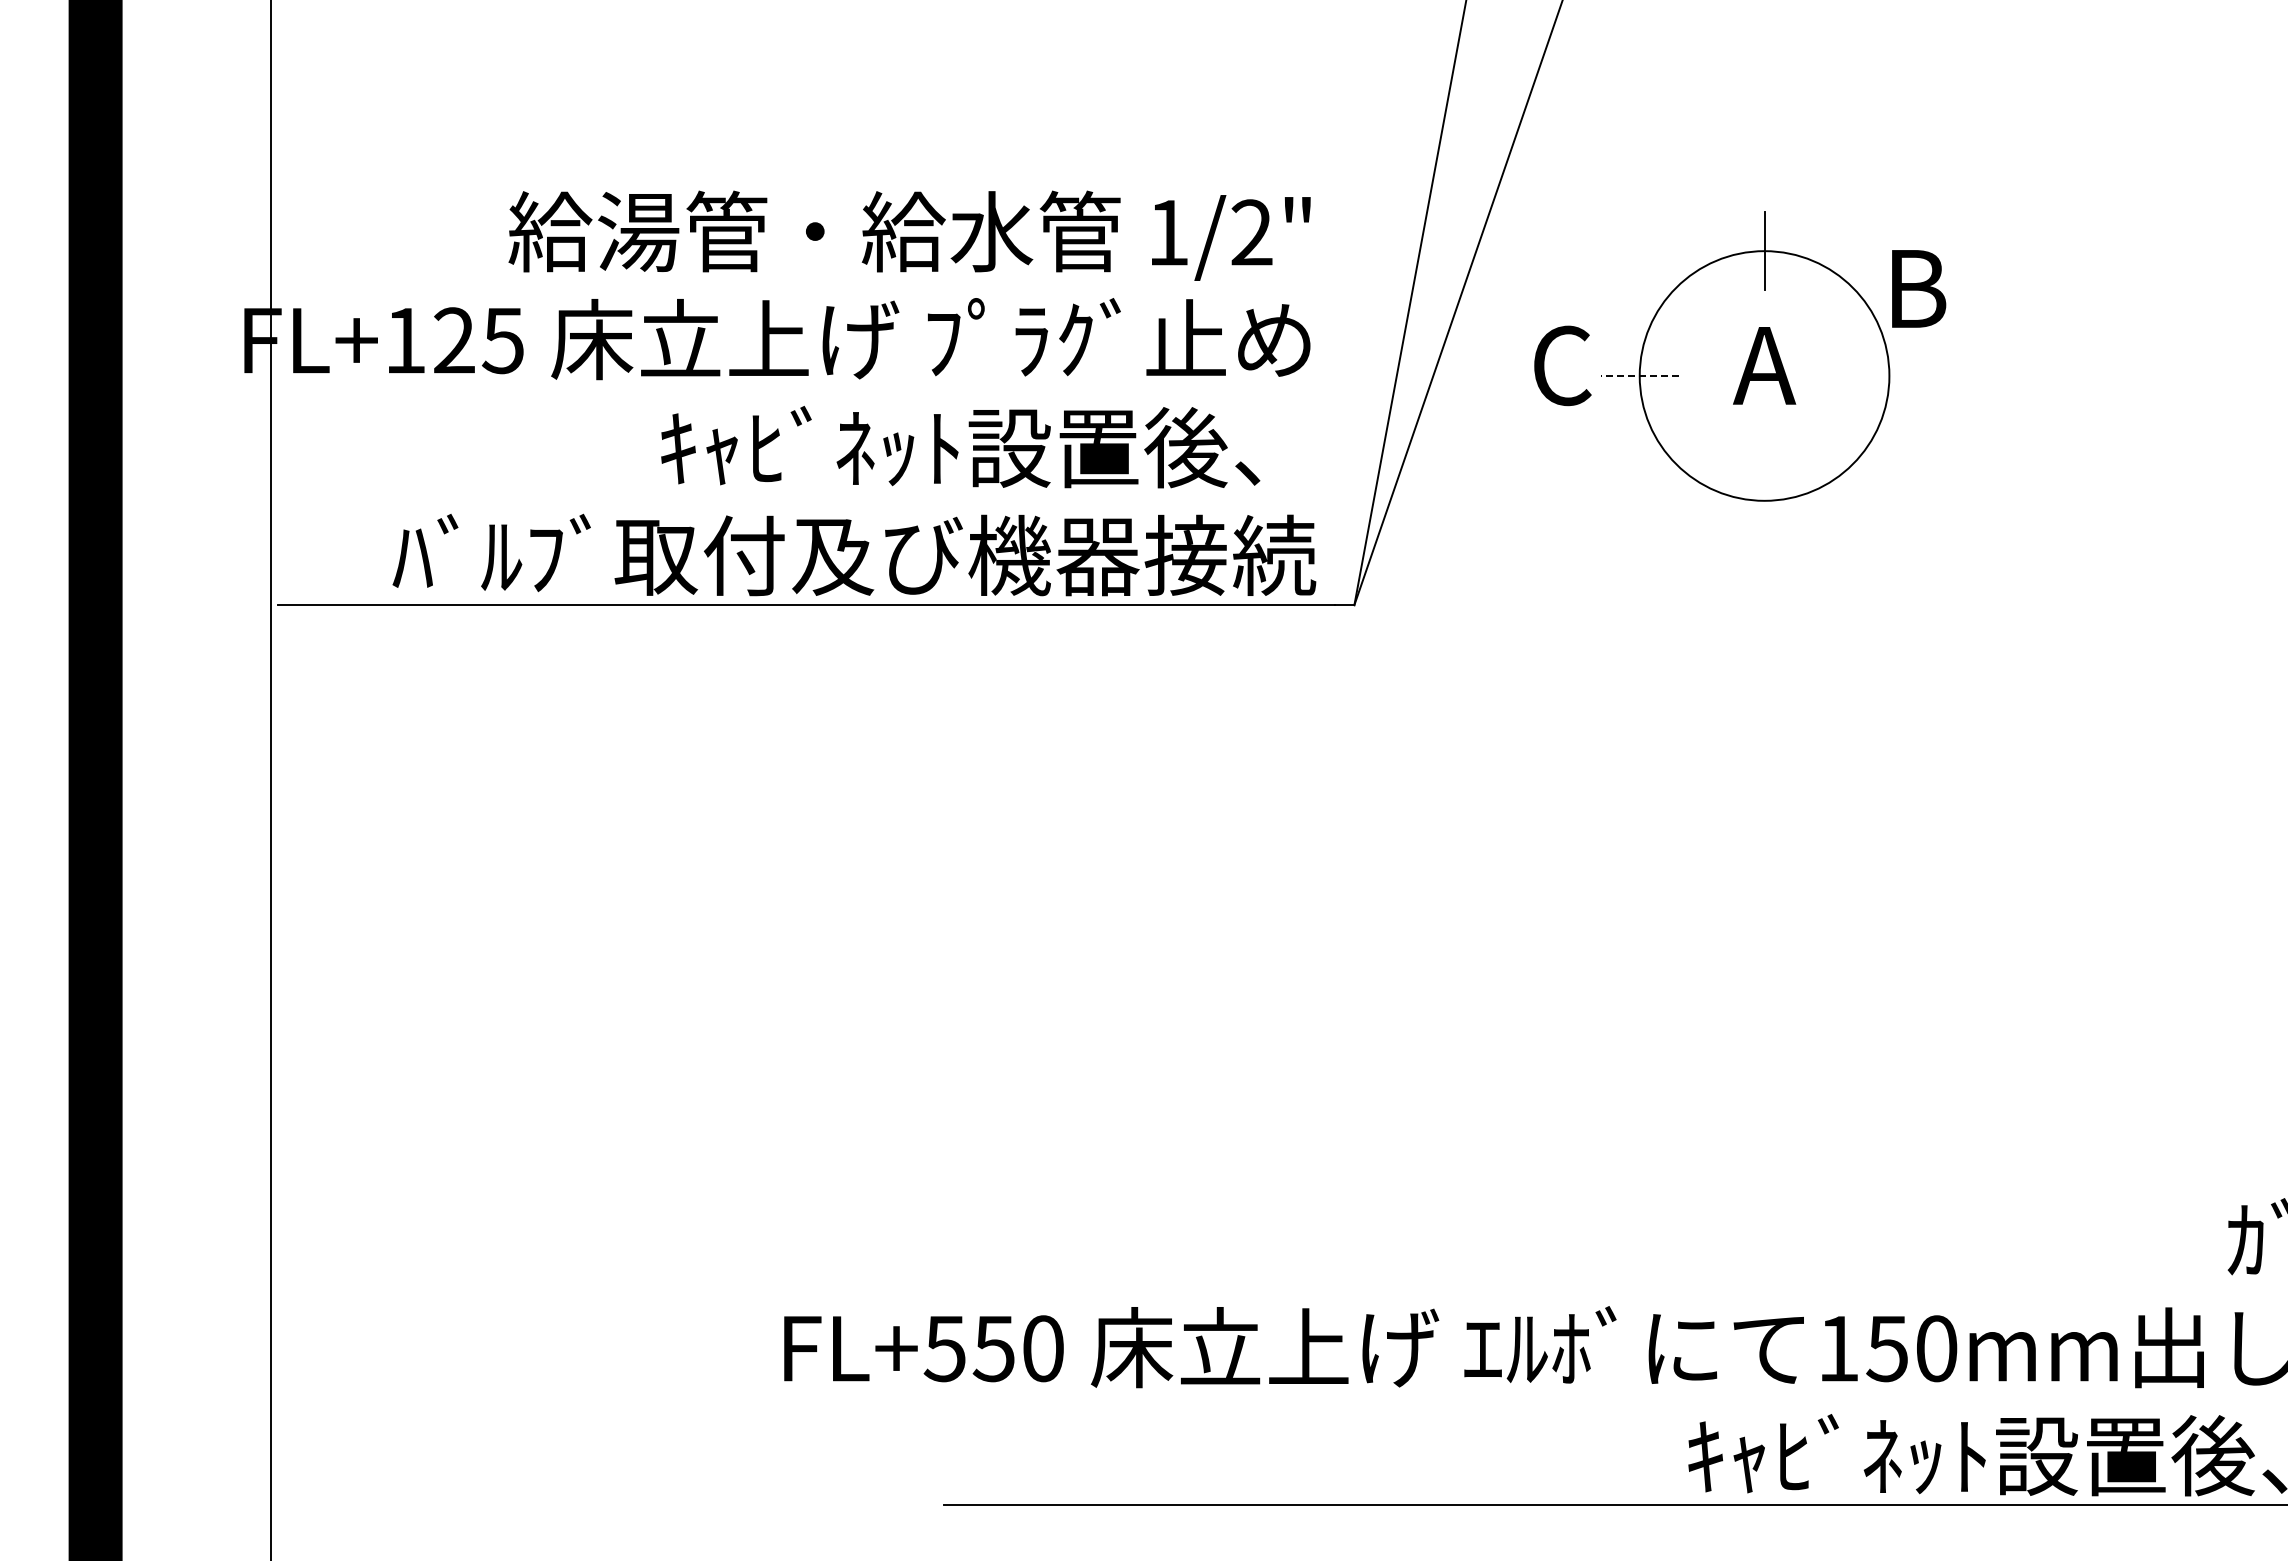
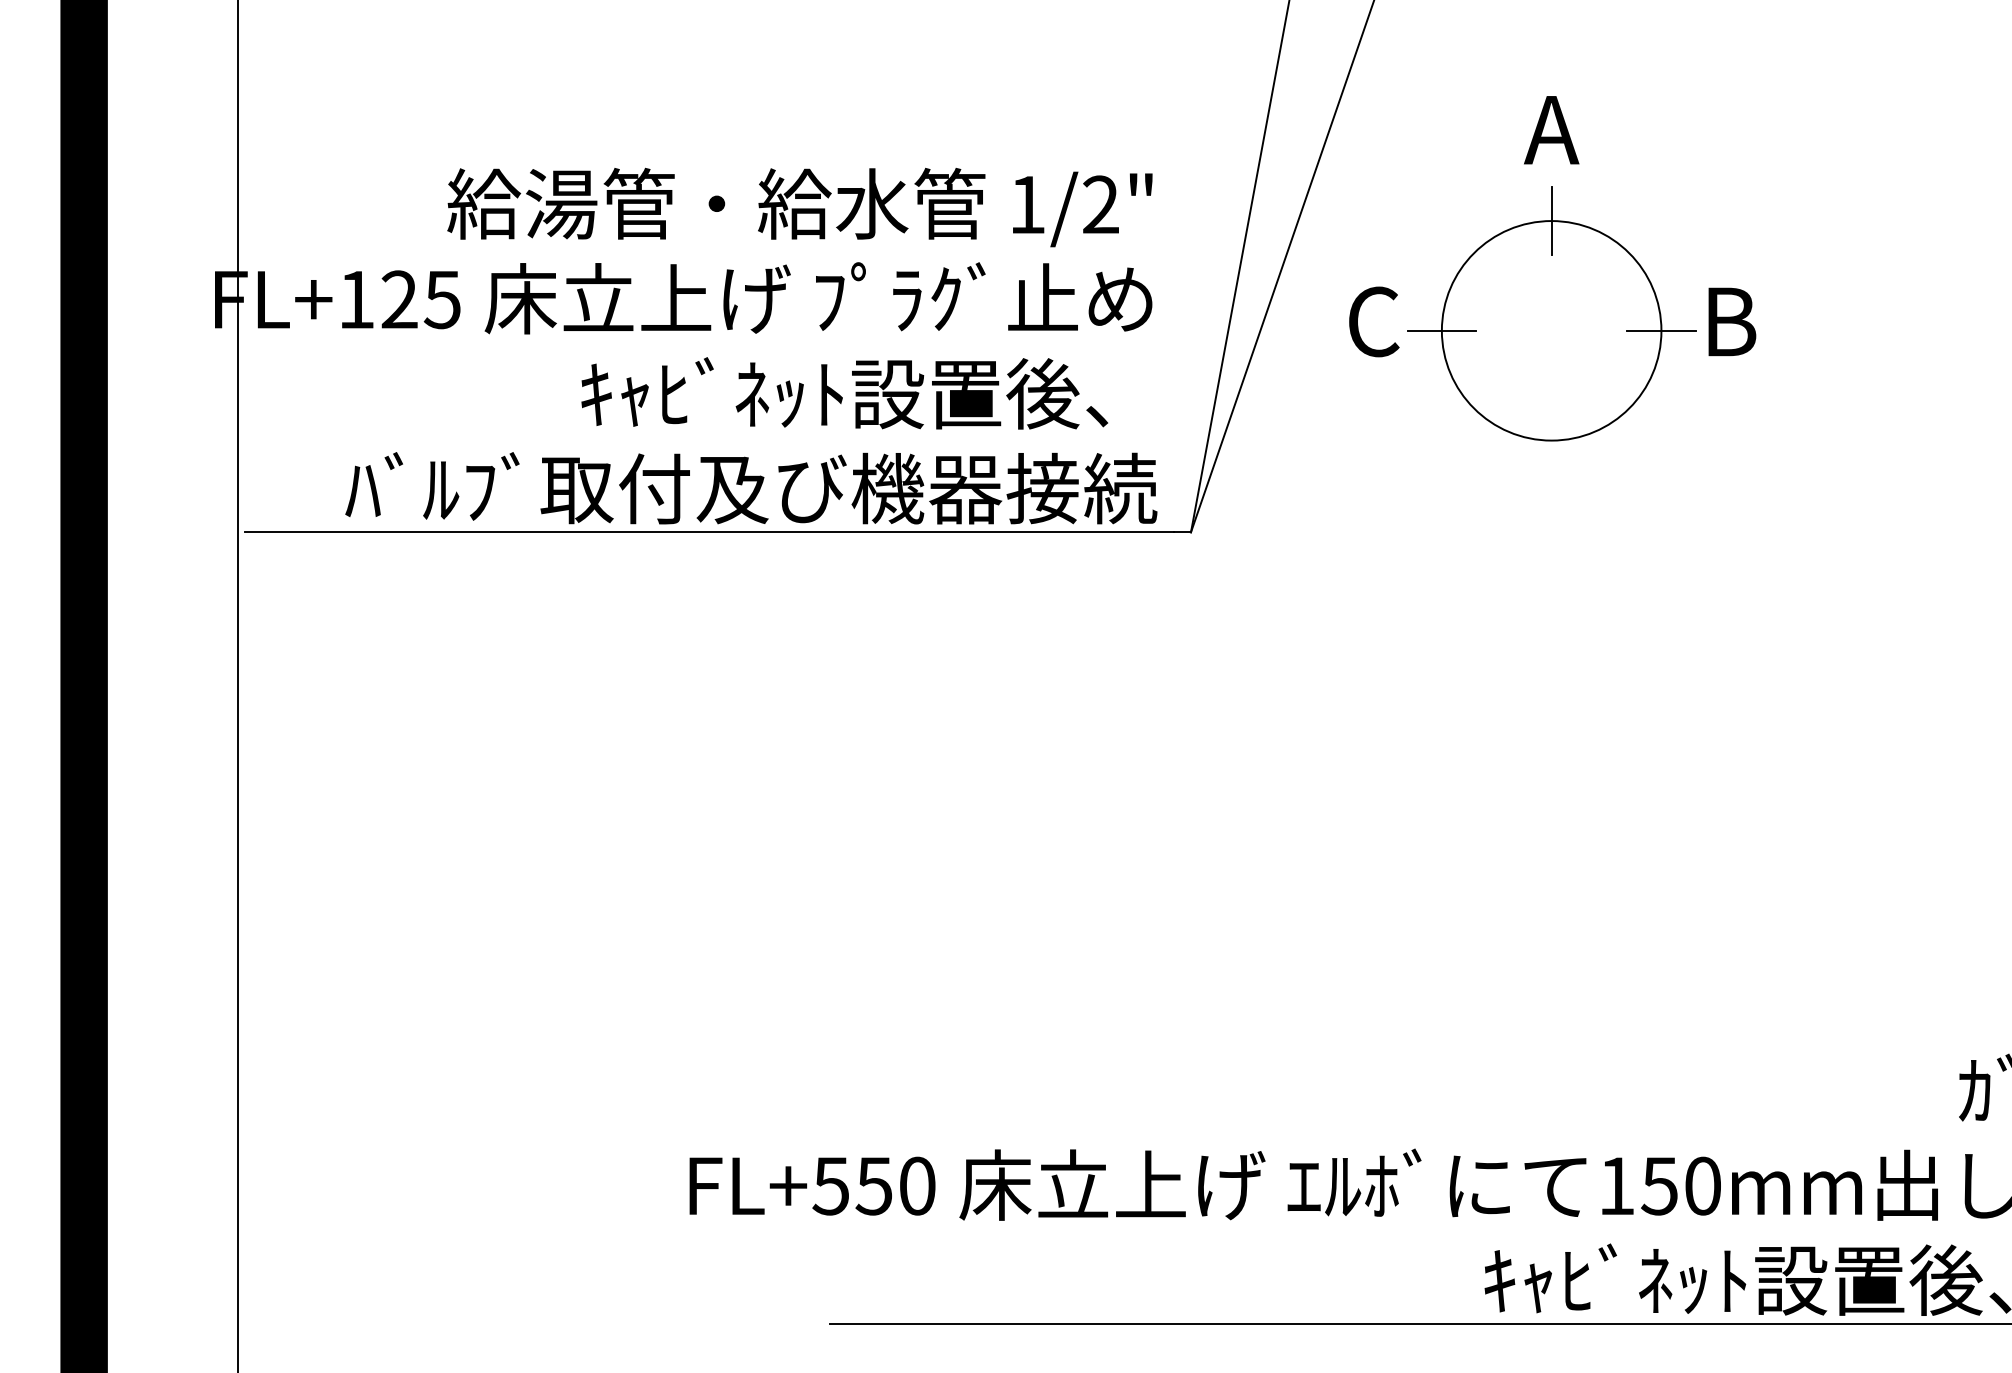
text: (1919, 288) -> (1732, 321), moved
text: (1764, 365) -> (1551, 129), moved
line: (1639, 376) -> (1441, 331), dashed -> solid
line: (1889, 376) -> (1661, 331), added

